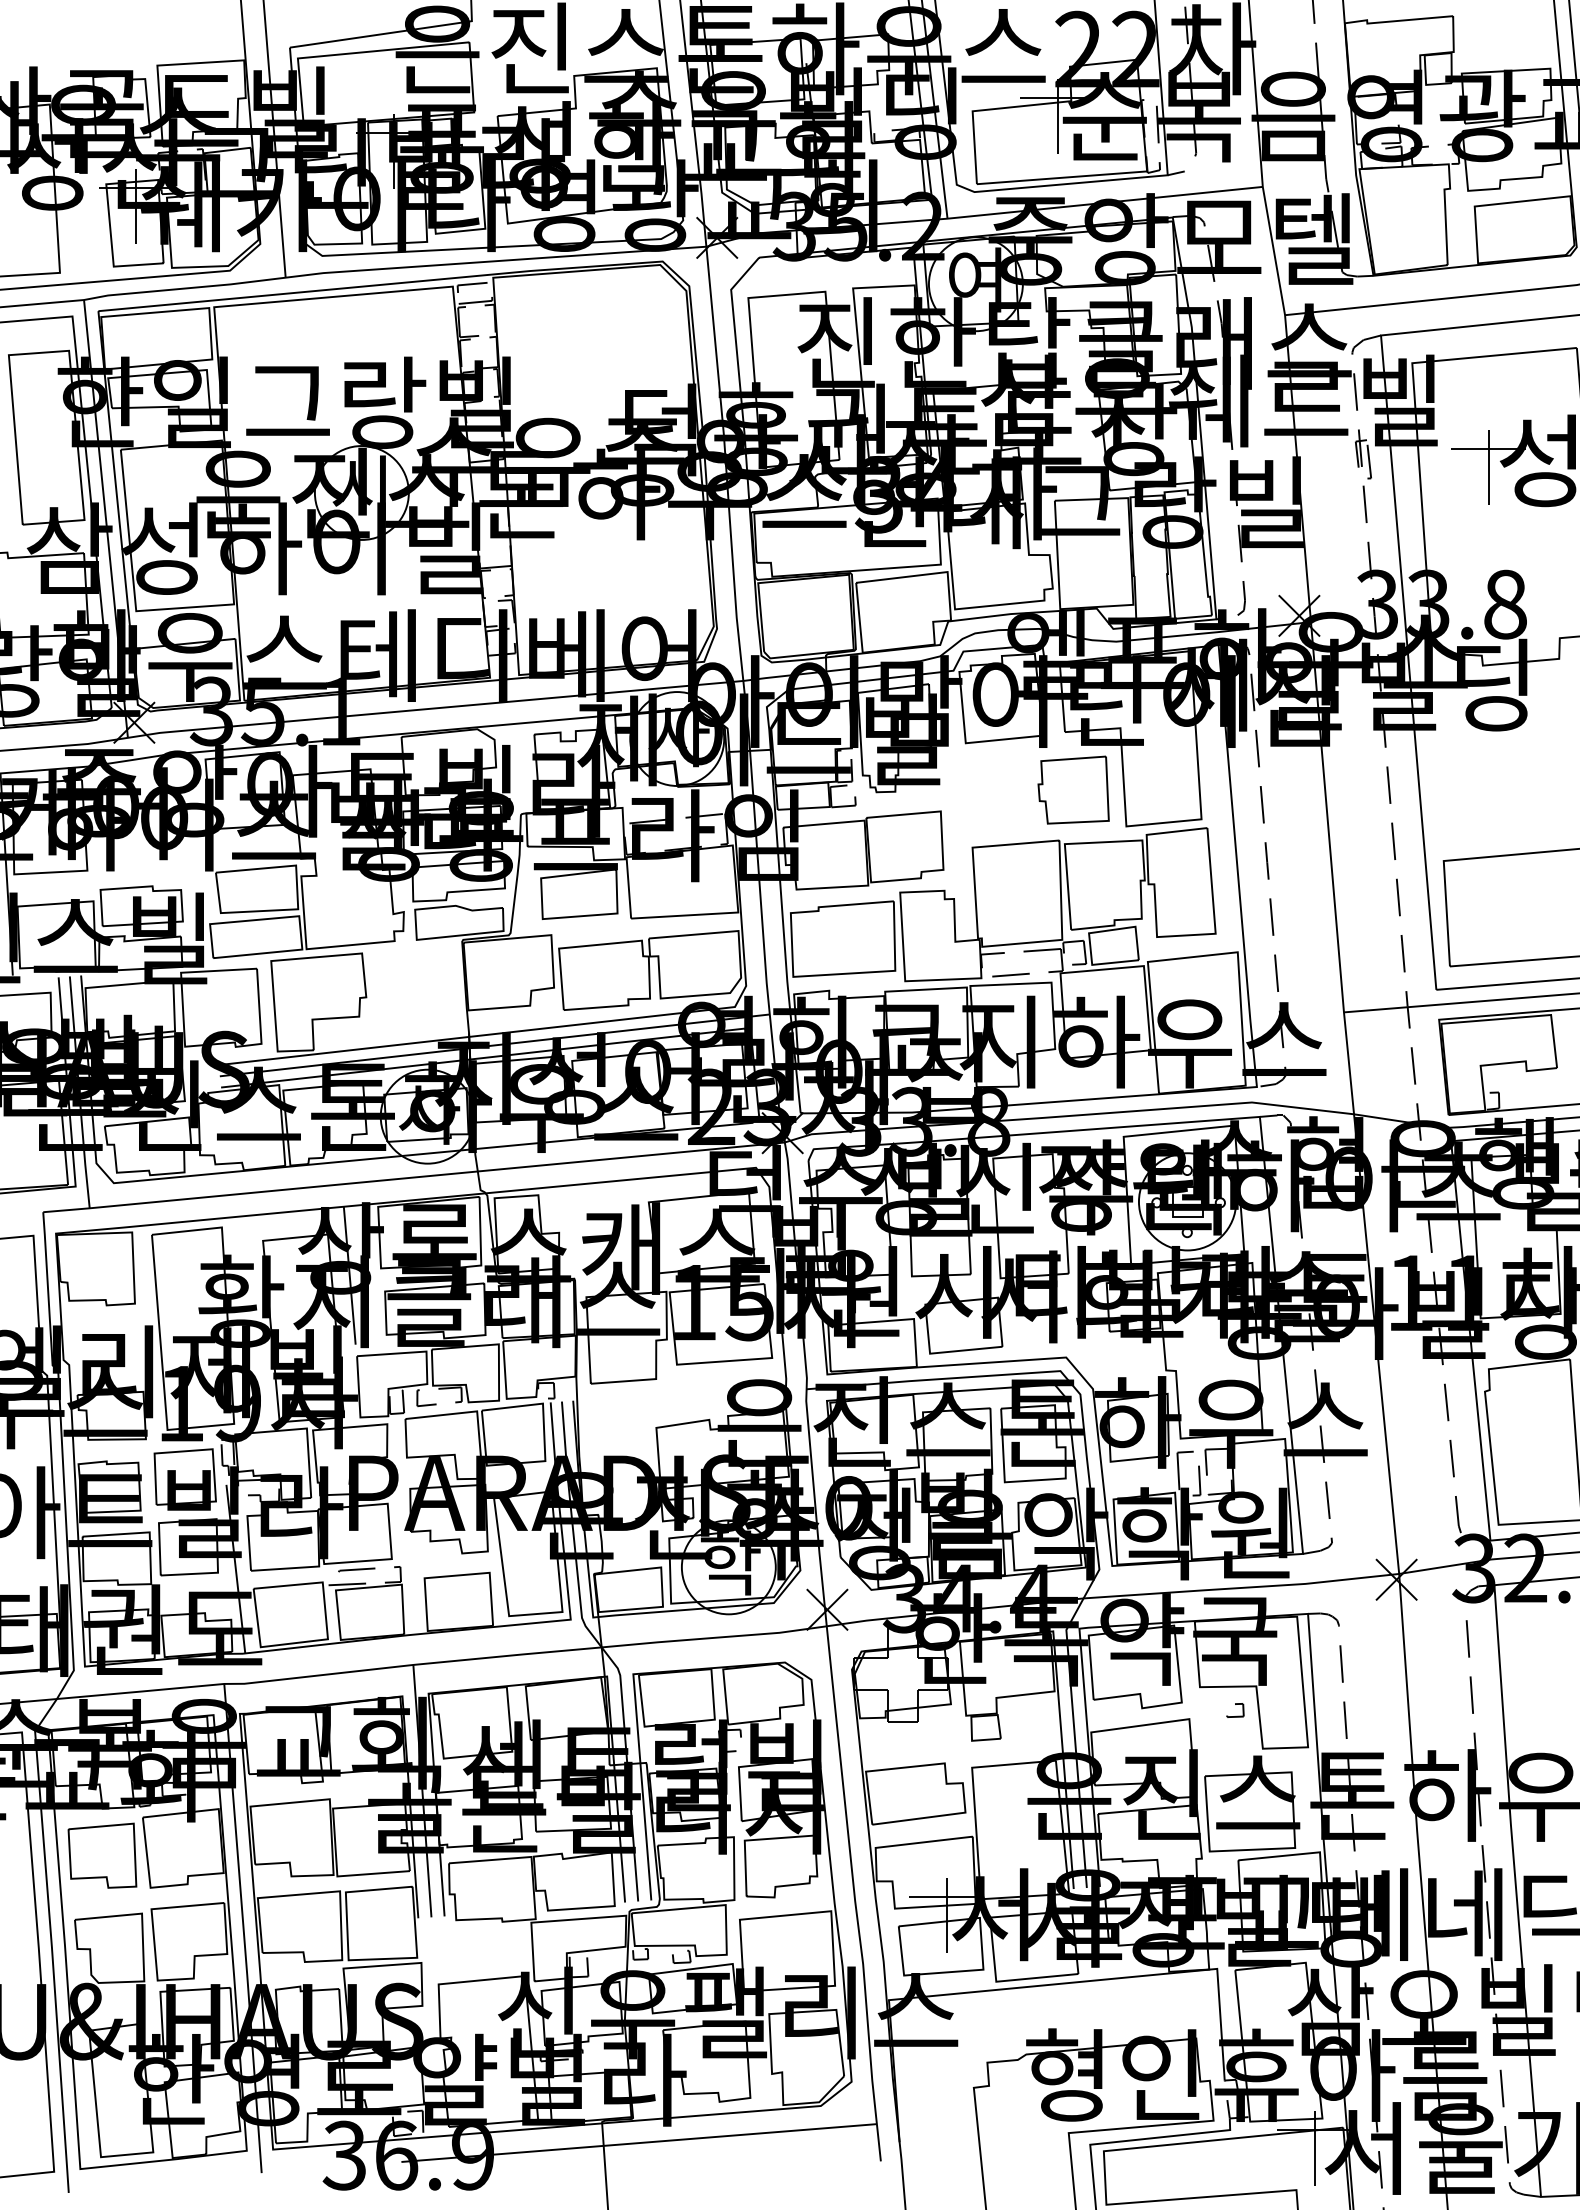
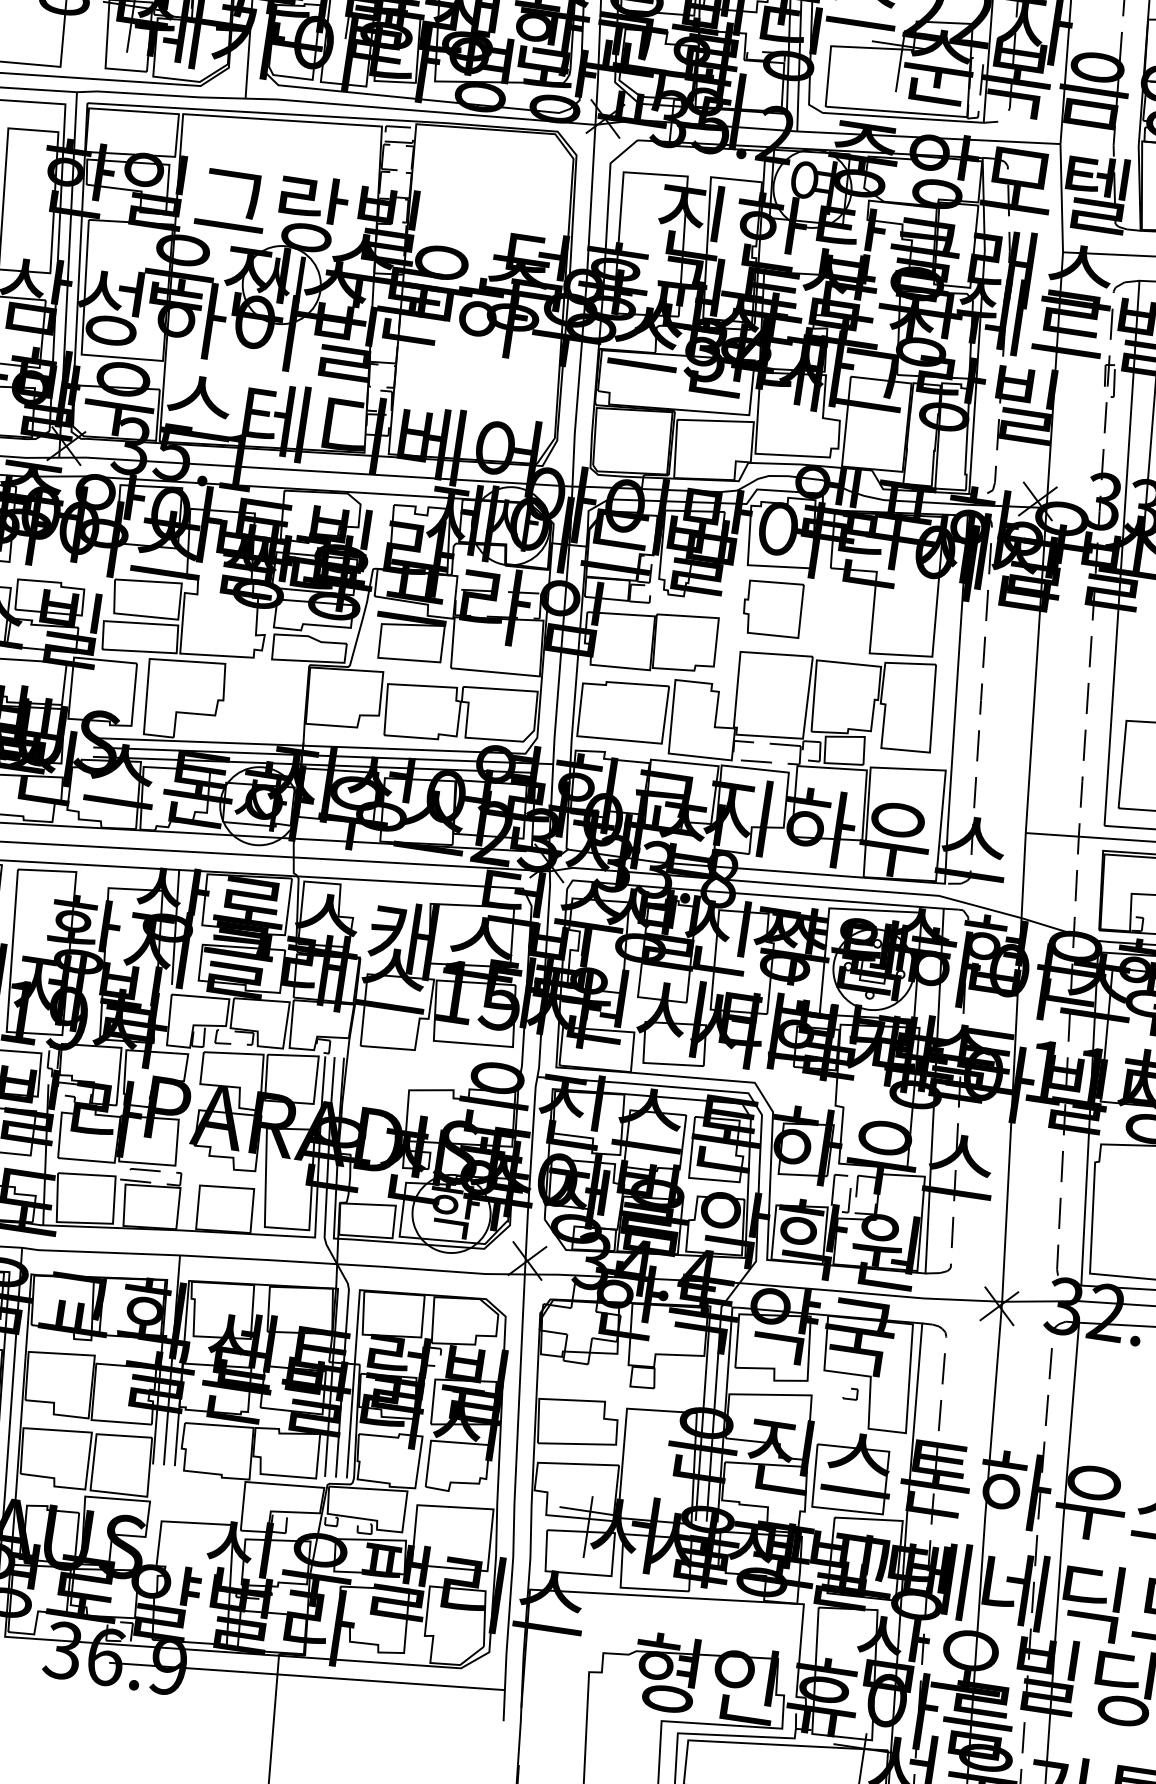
part: (1073, 789) -> (773, 607), moved

